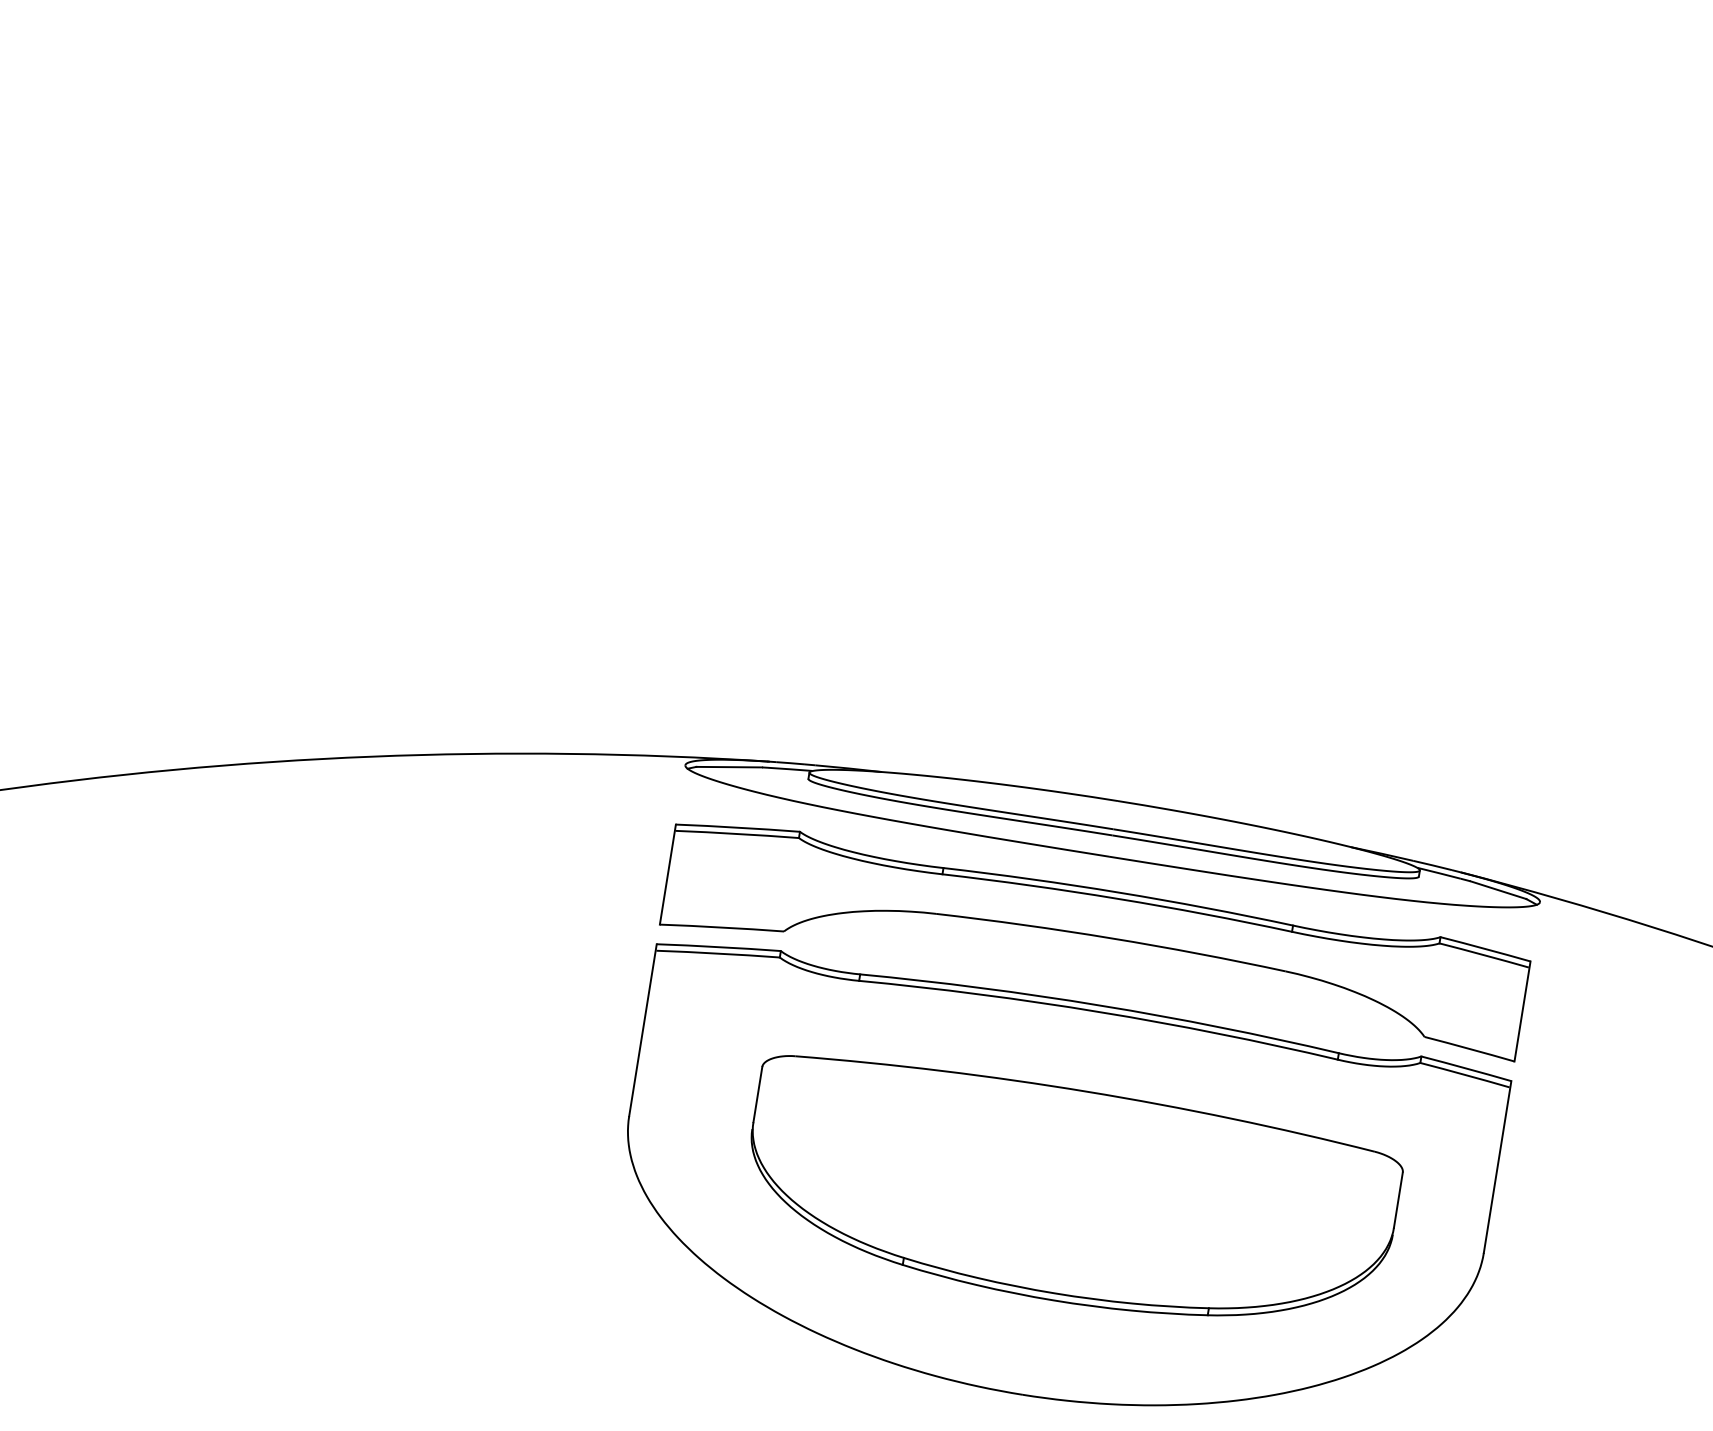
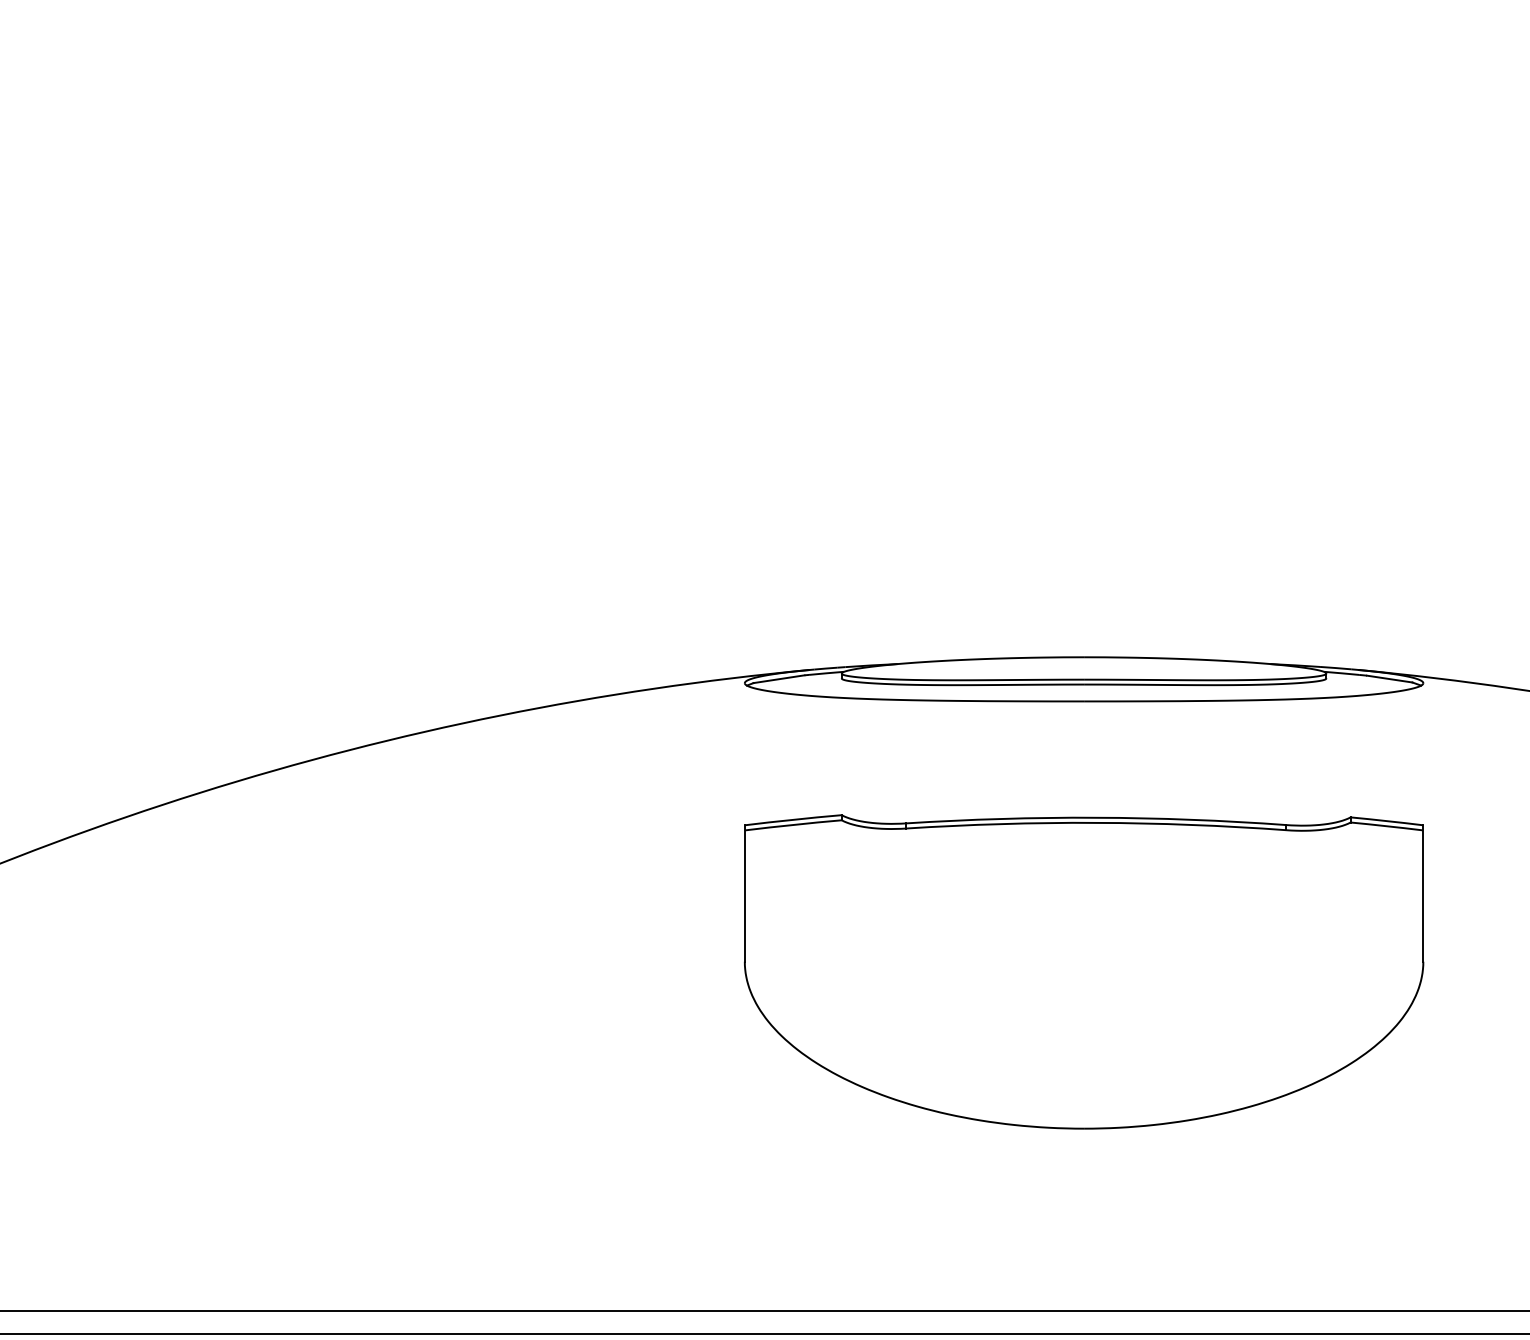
part: (1095, 935) -> (1083, 764), removed
part: (1069, 1195) -> (1095, 968), removed

